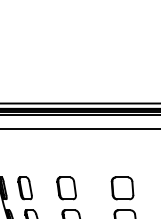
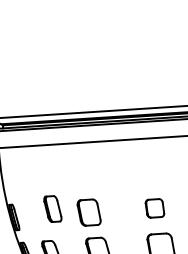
part: (24, 188) -> (52, 209), moved
part: (122, 188) -> (154, 208), size x0.7

